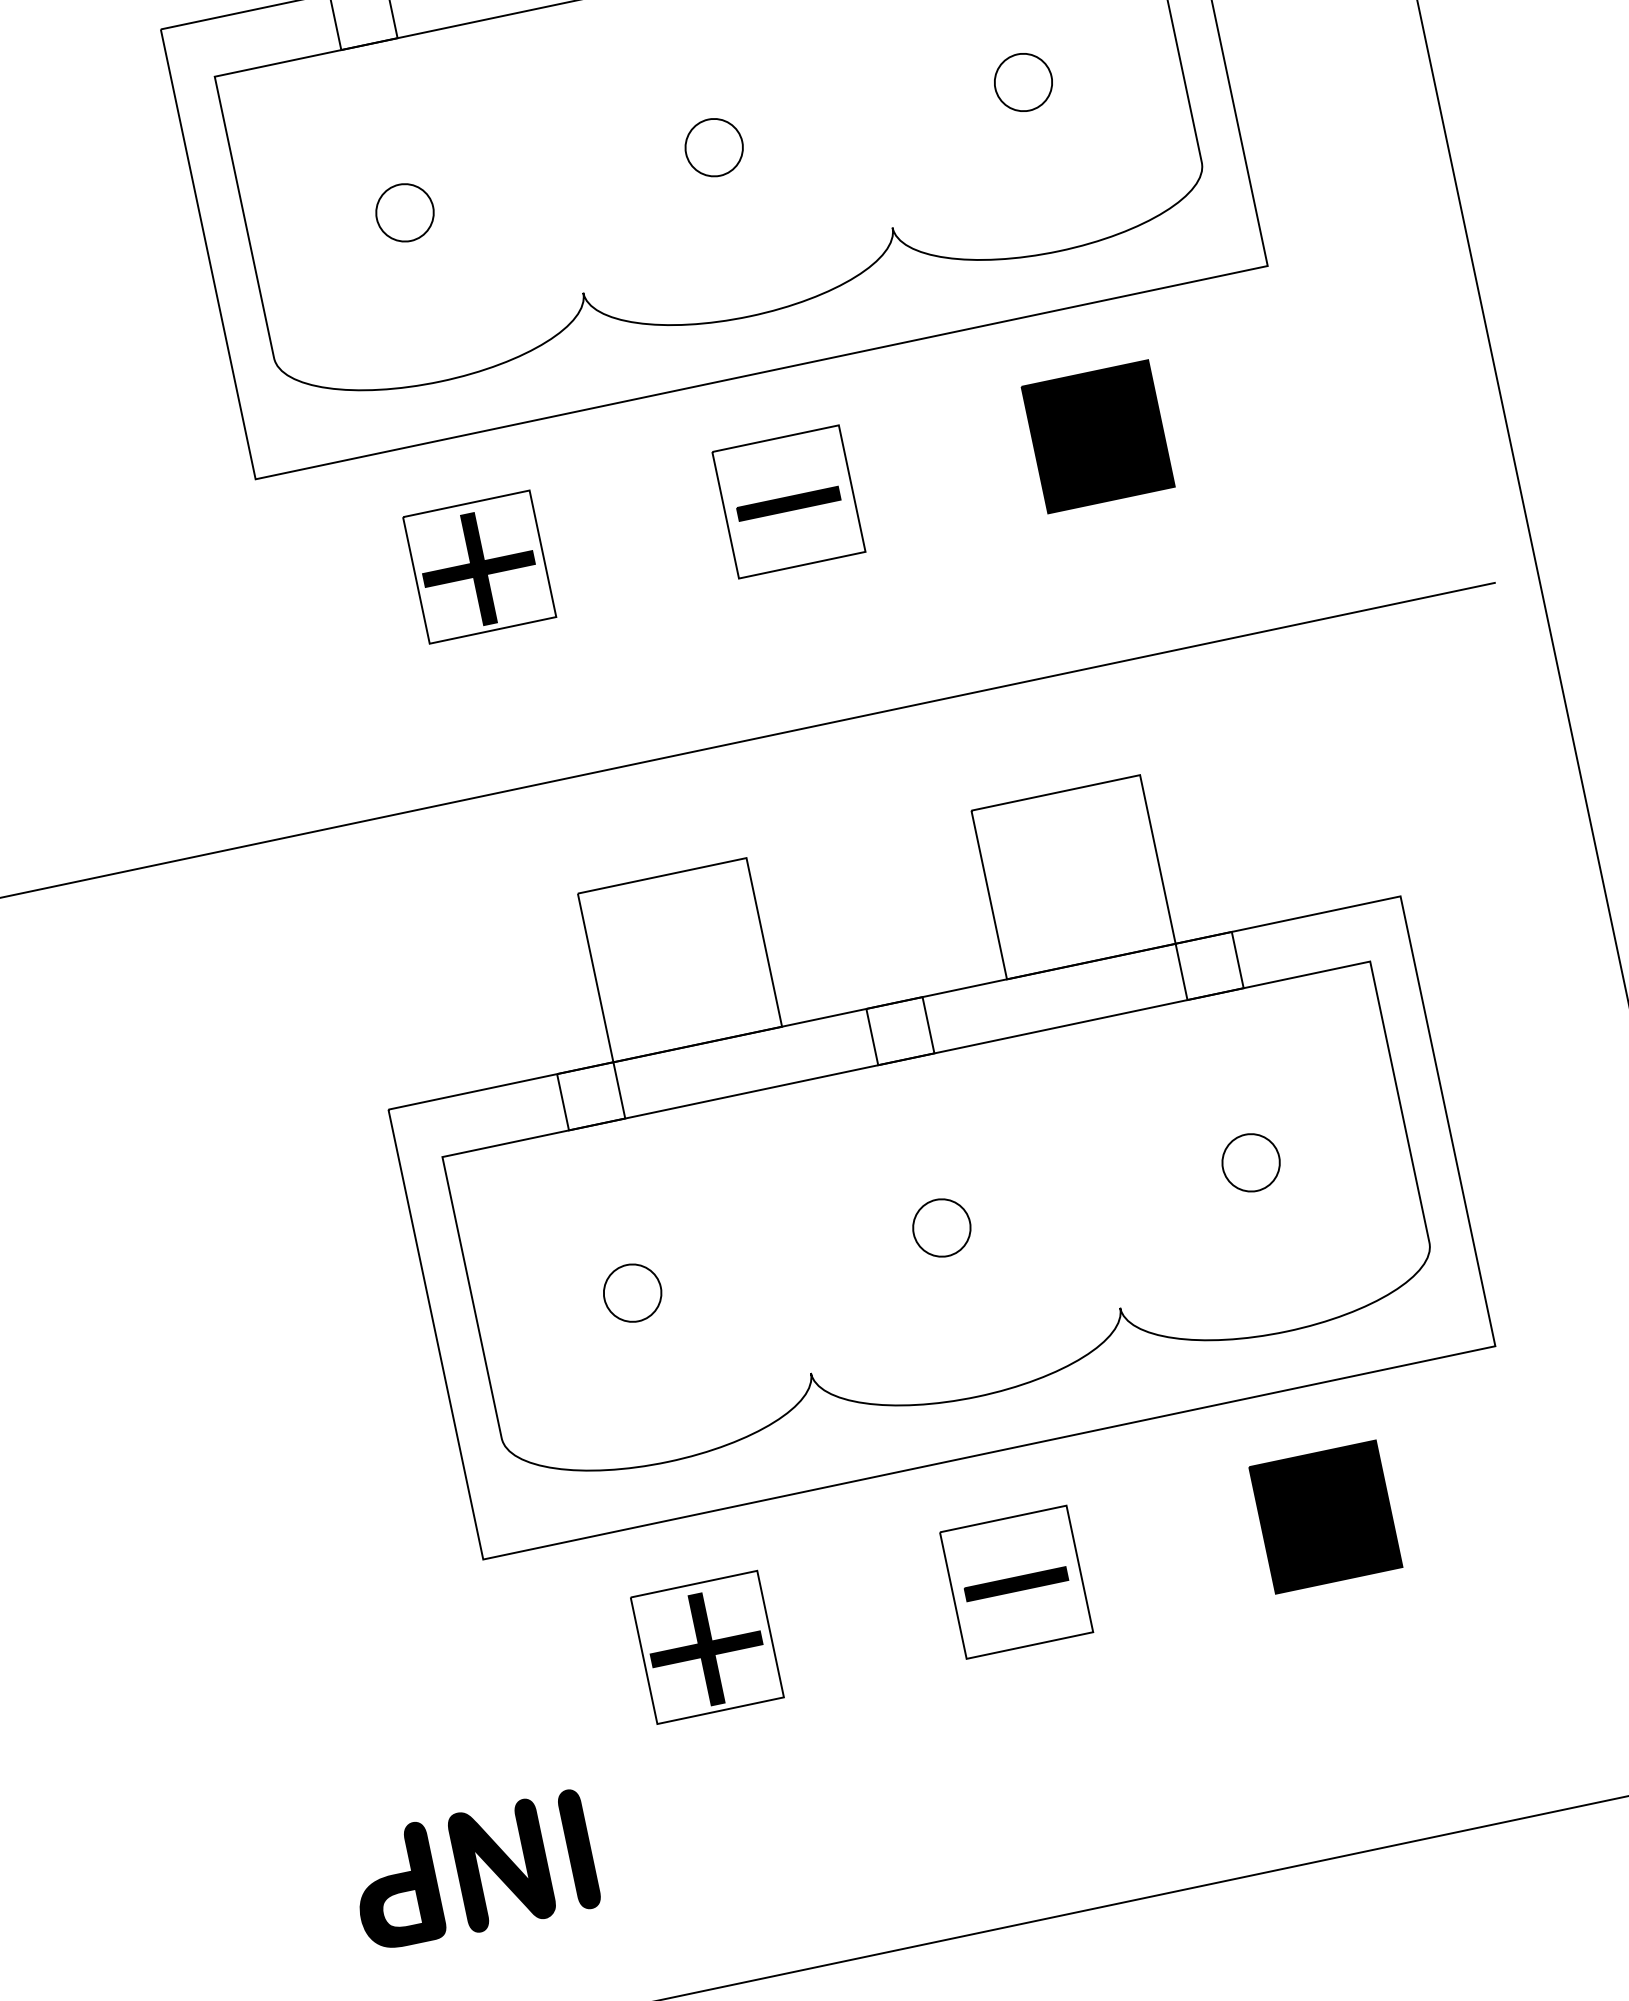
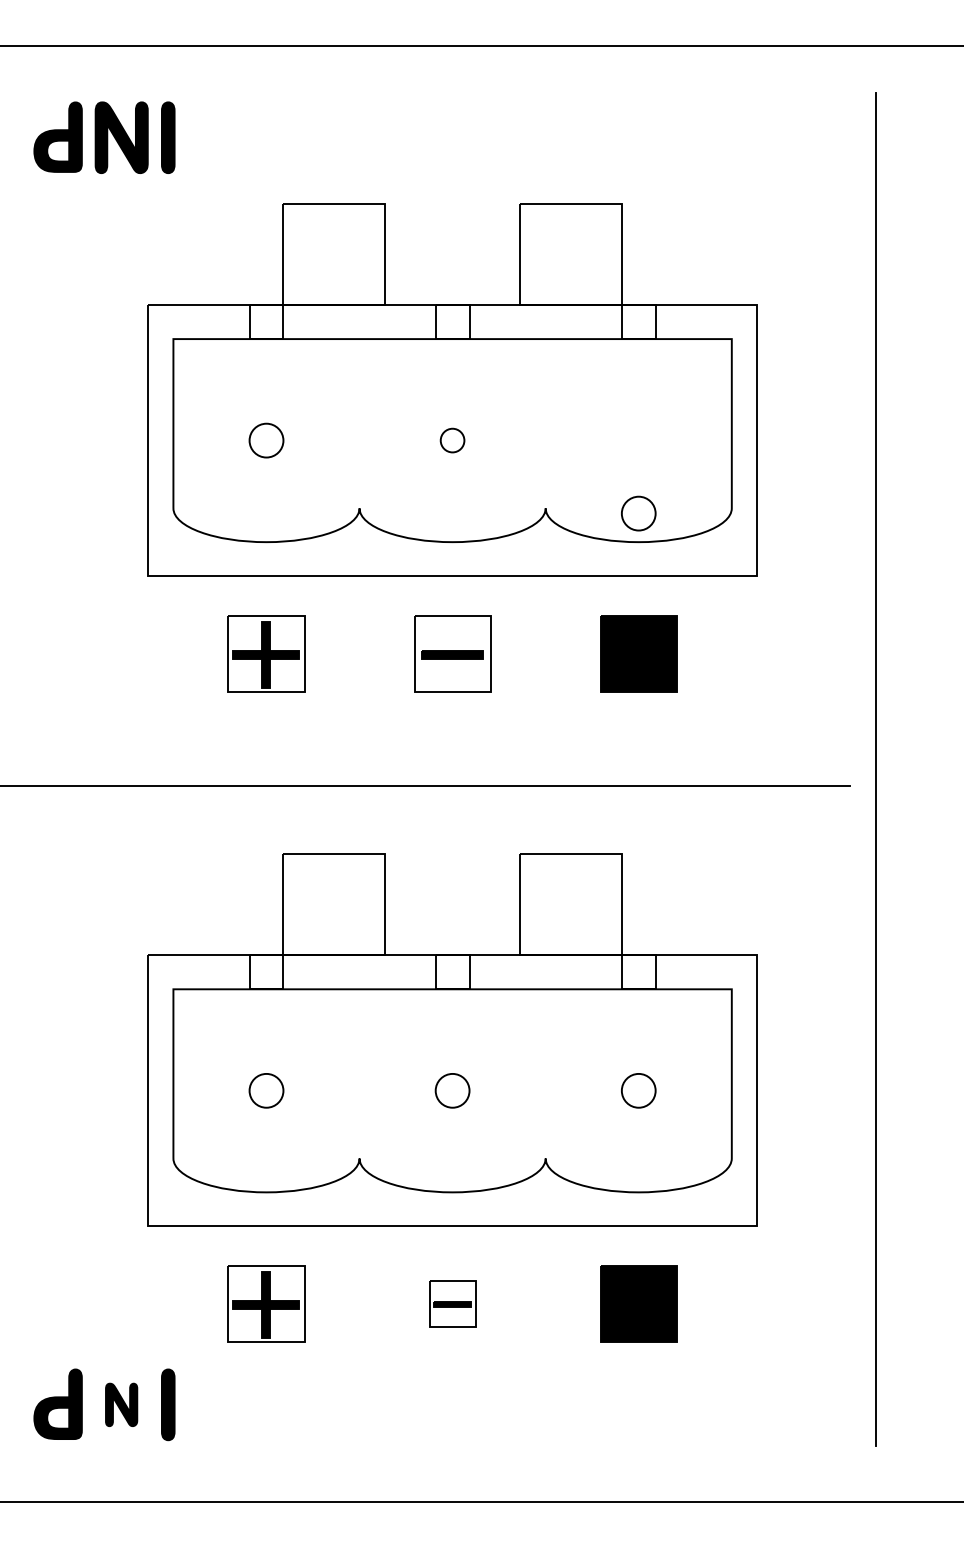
part: (1023, 82) -> (638, 513), moved
part: (713, 147) -> (452, 440), size x0.7
part: (1016, 1581) -> (452, 1303), size x0.6
part: (501, 1865) -> (121, 1404), size x0.6

